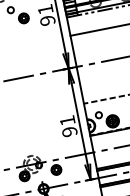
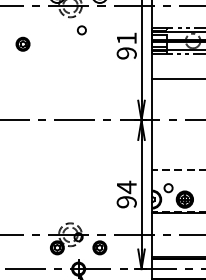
part: (23, 17) -> (96, 43), removed
text: (67, 120) -> (126, 187), 91 -> 94

